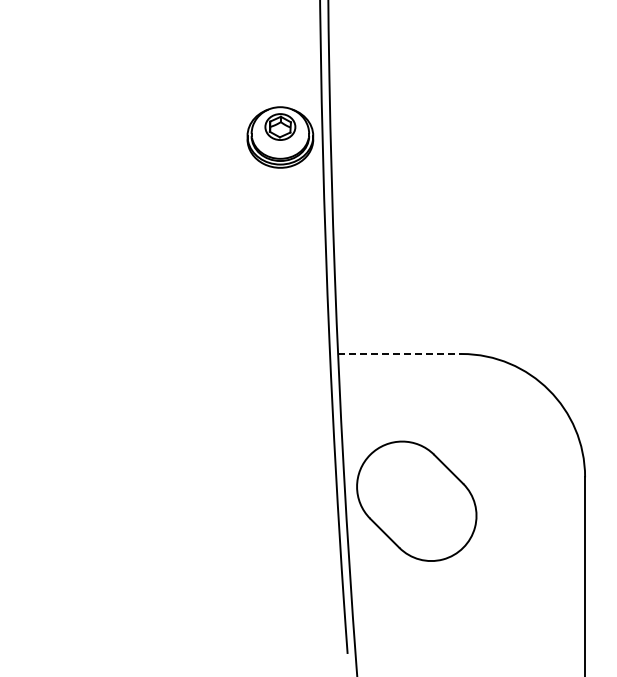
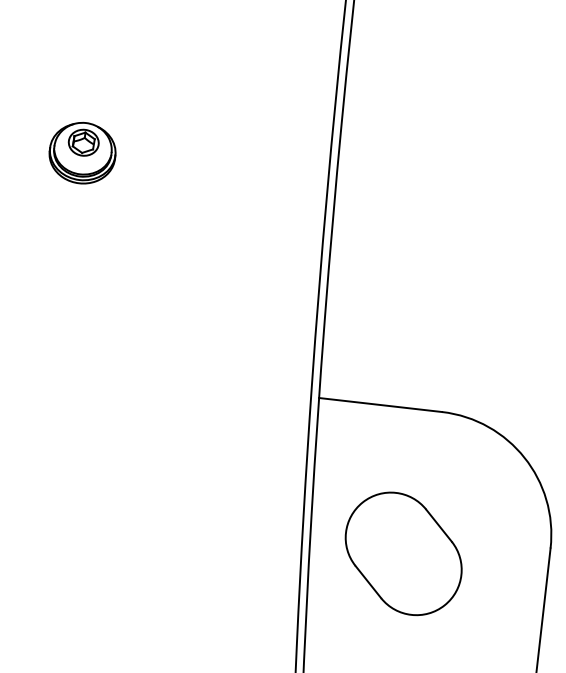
part: (280, 137) -> (82, 153), moved
line: (399, 354) -> (380, 405), dashed -> solid
part: (416, 500) -> (403, 553), moved

